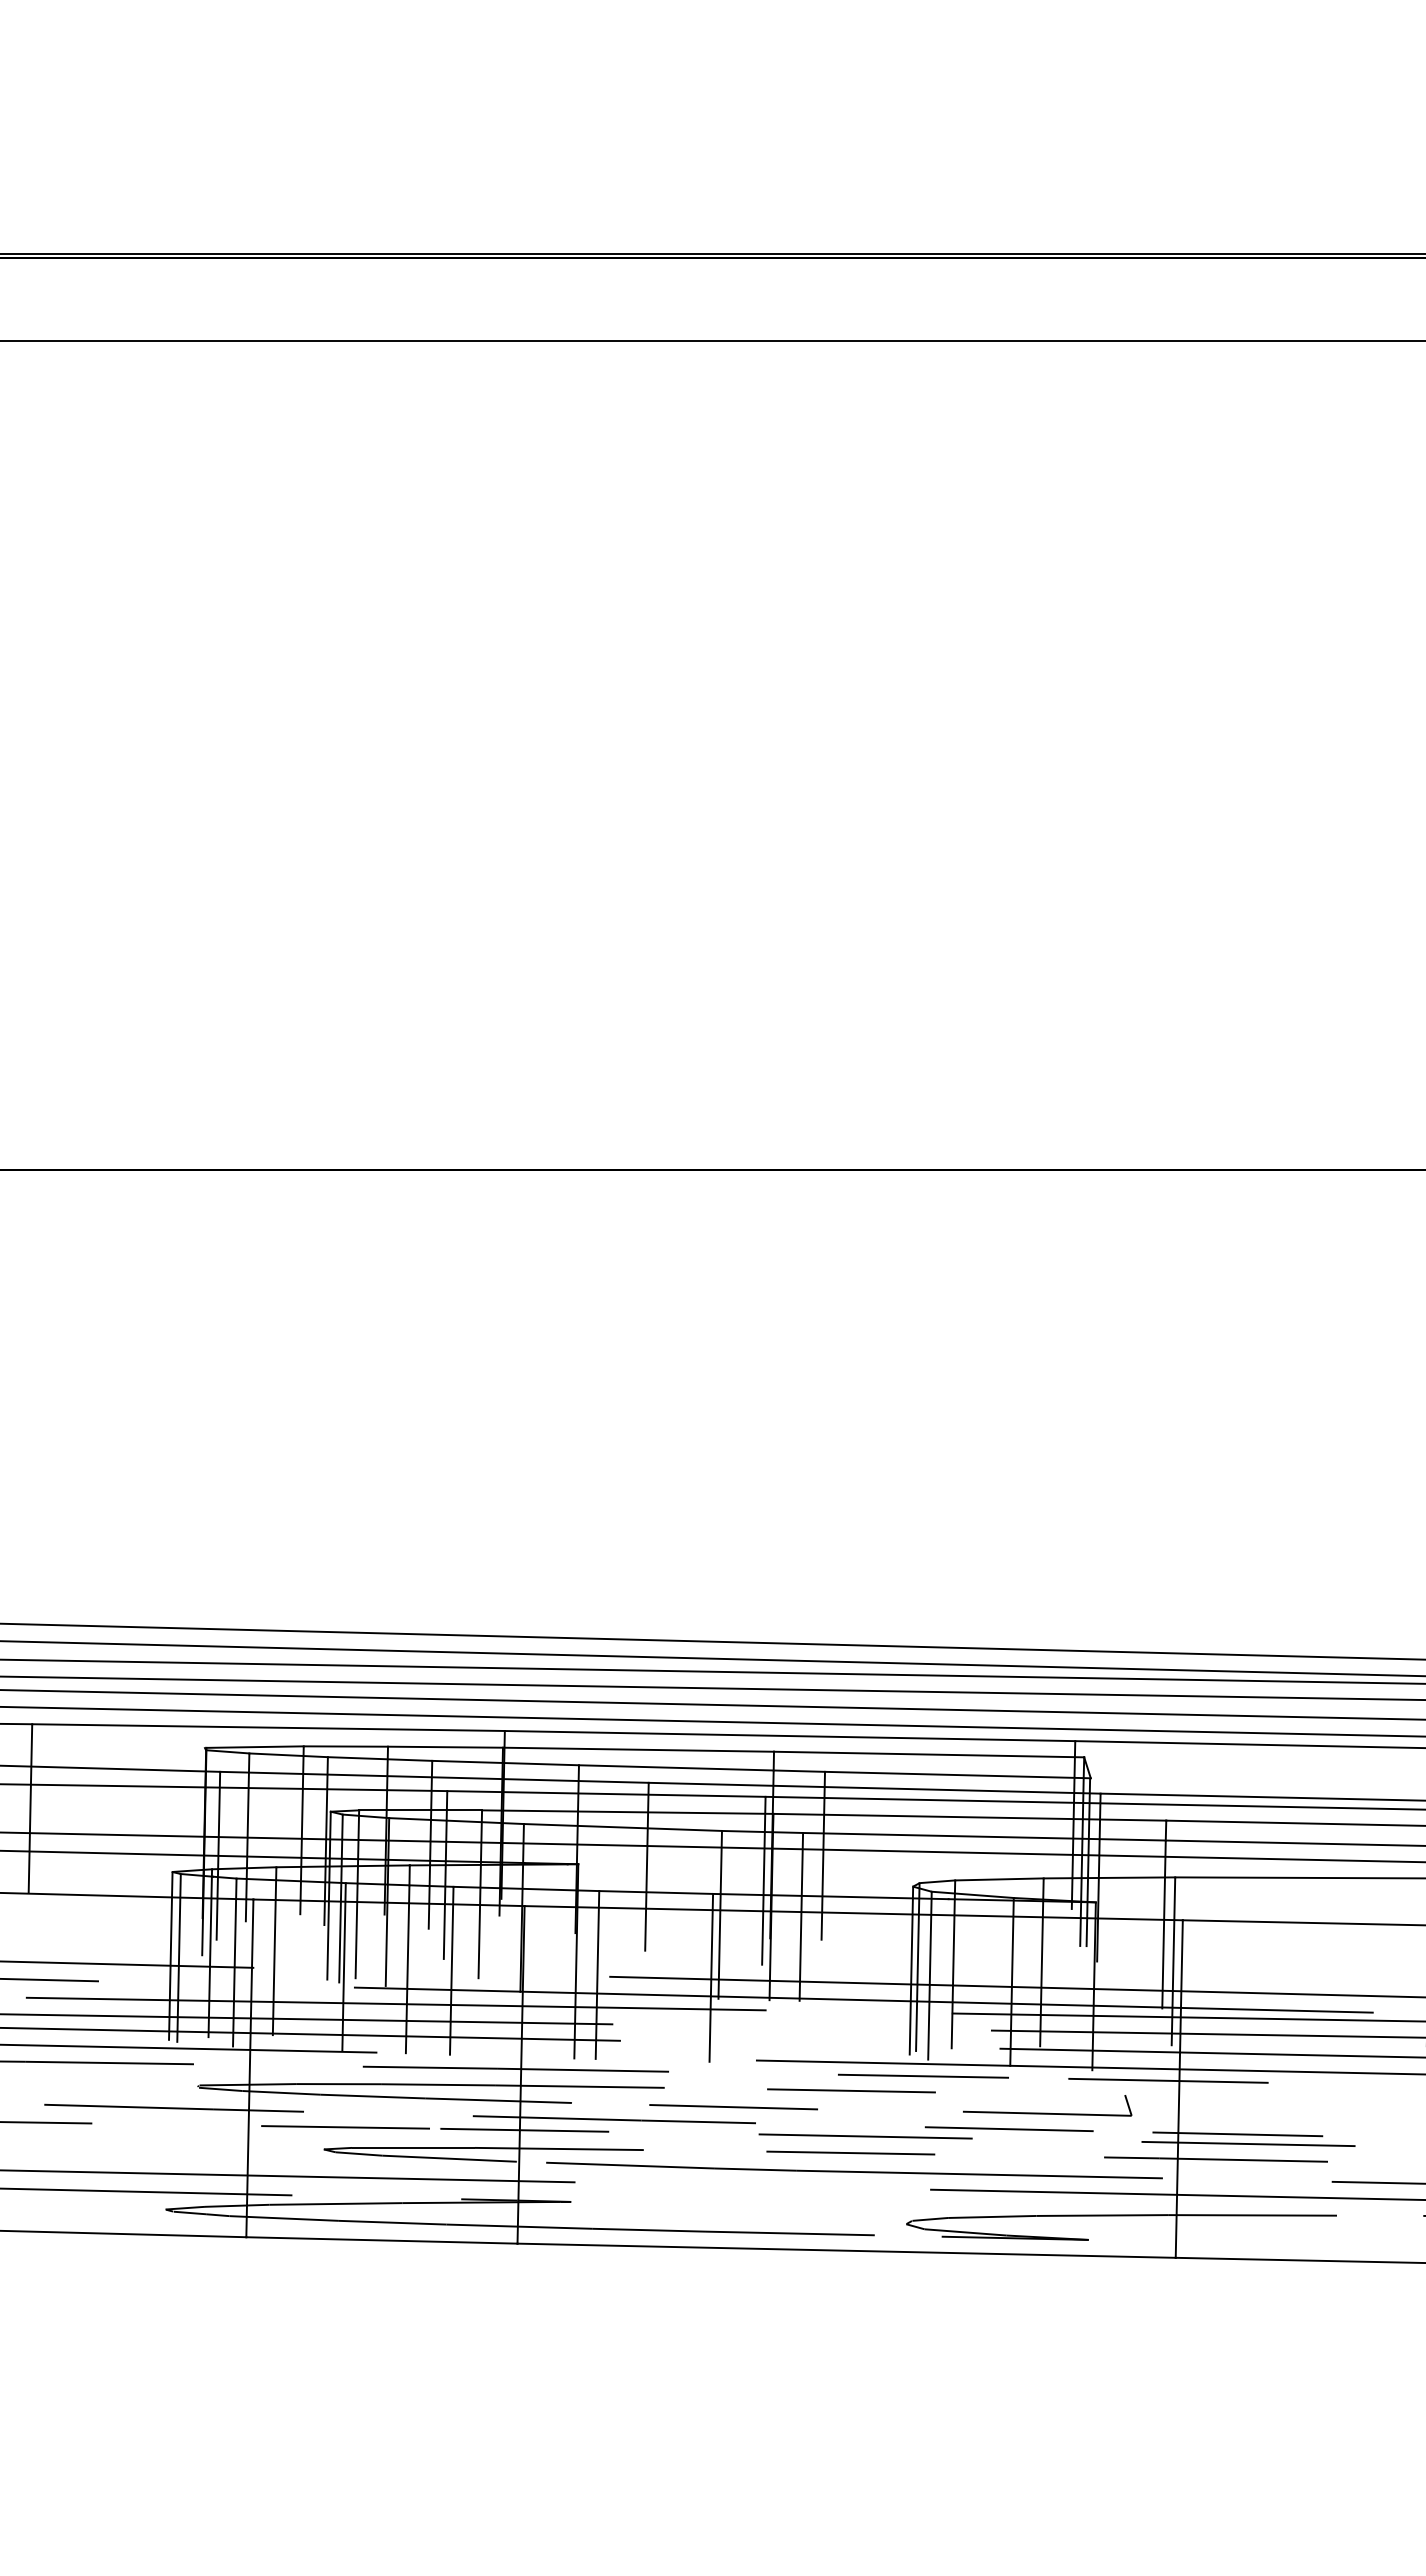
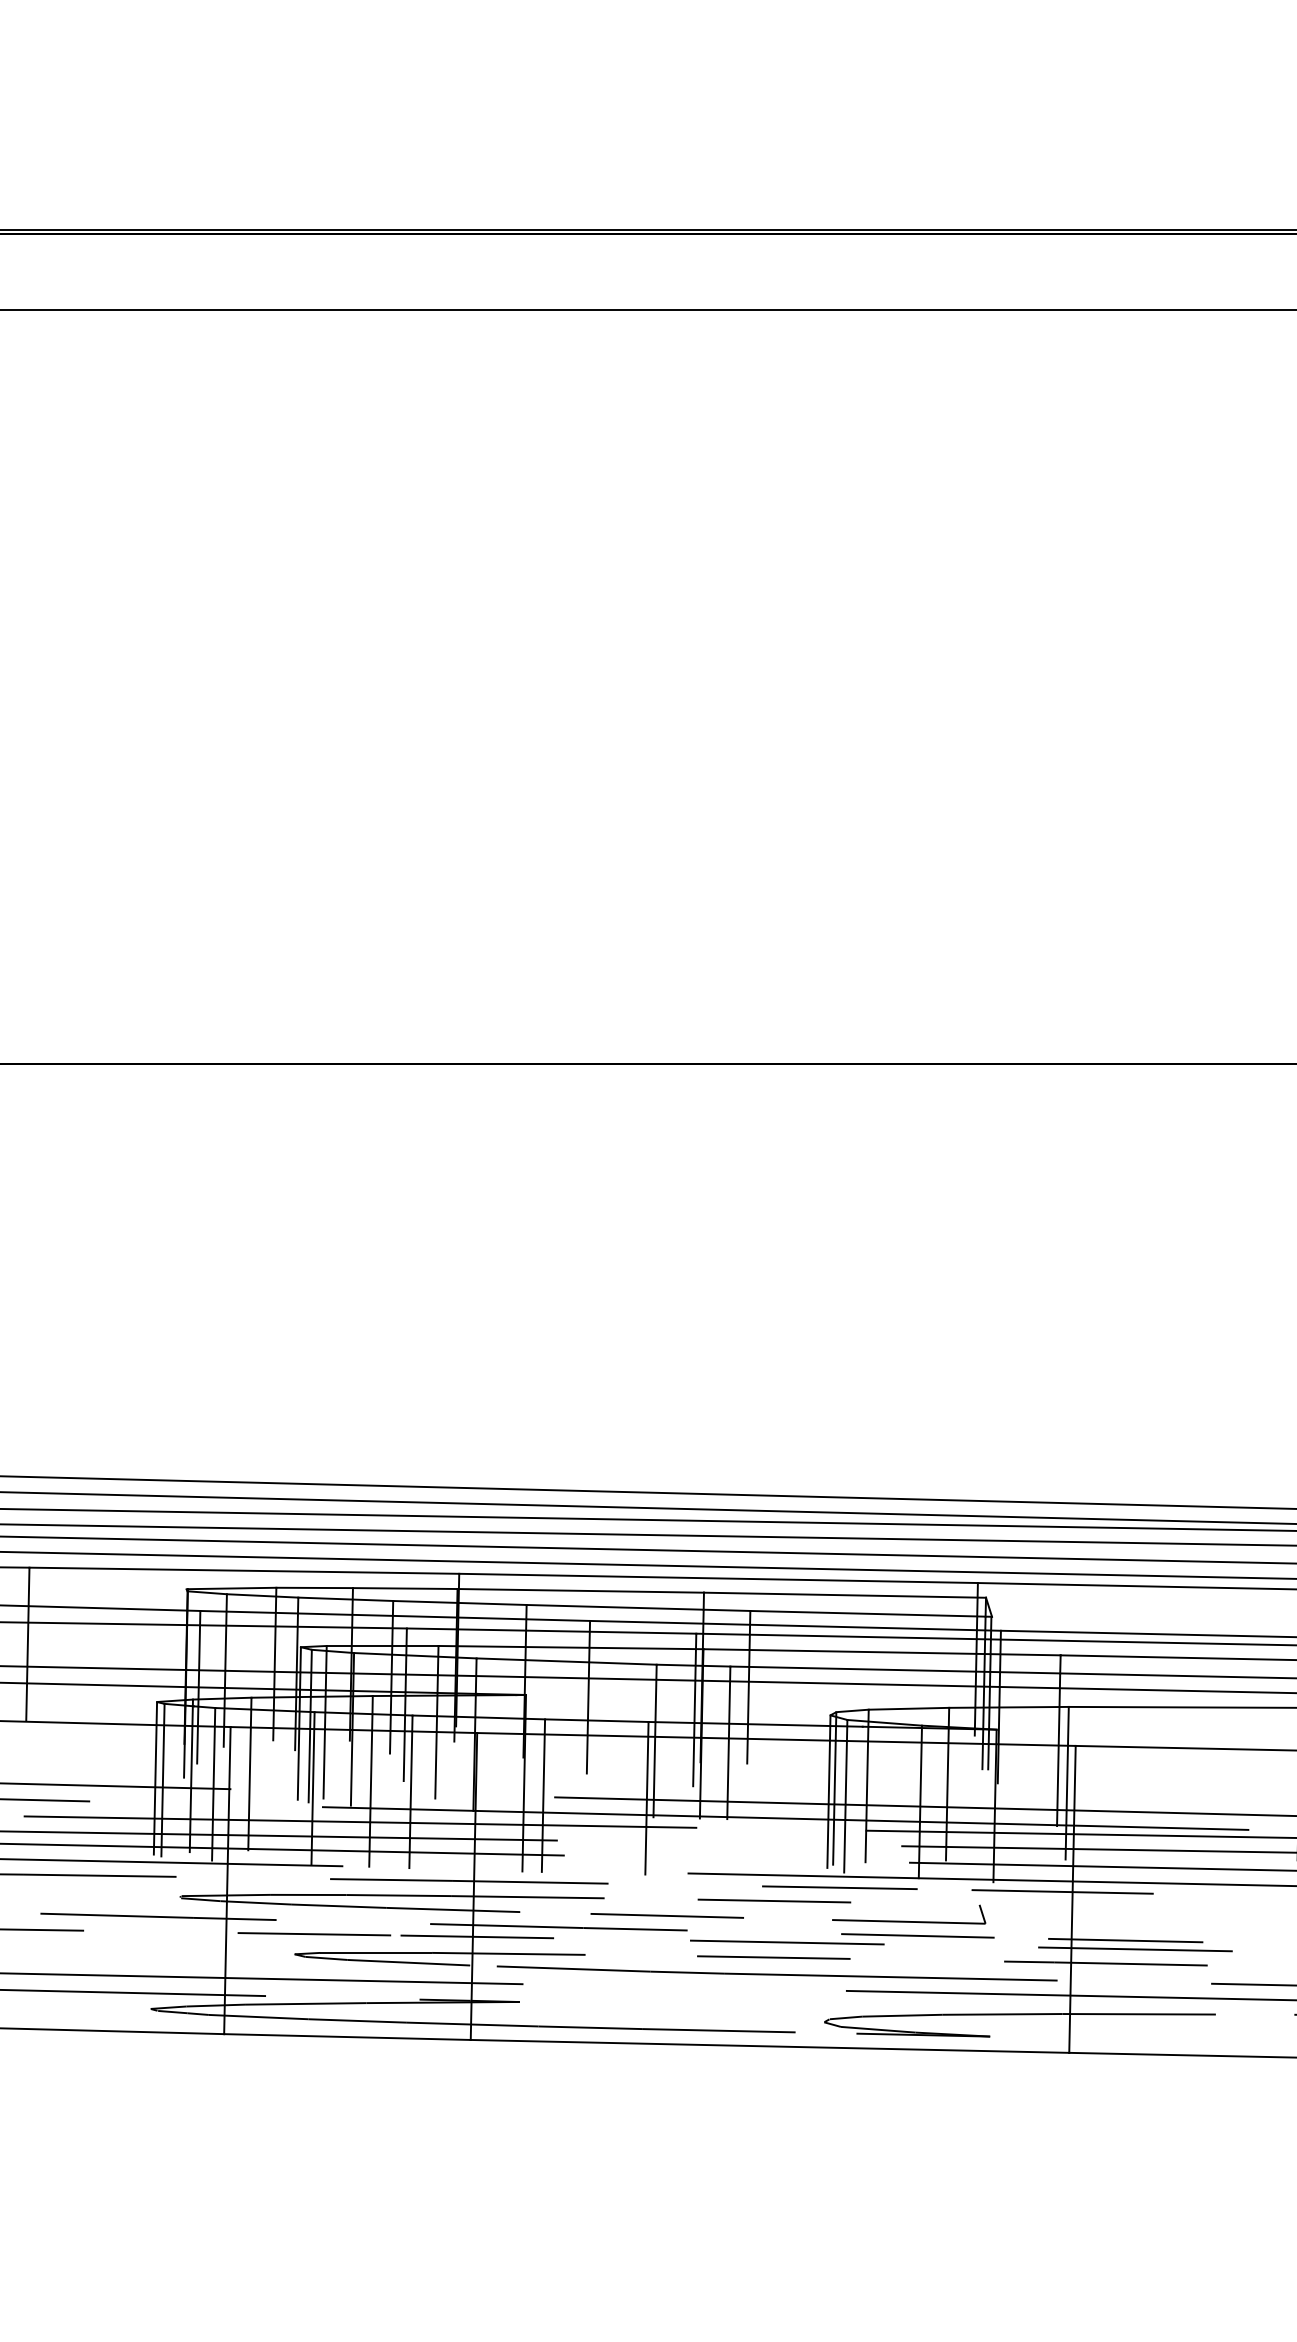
part: (1047, 2112) -> (909, 1920), moved

